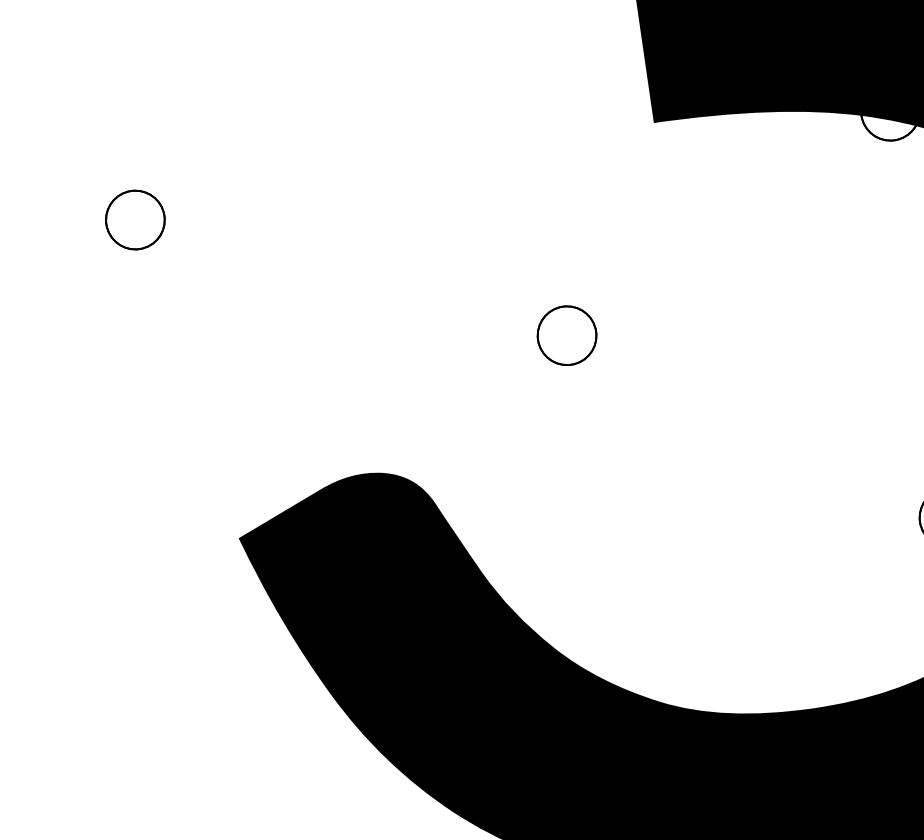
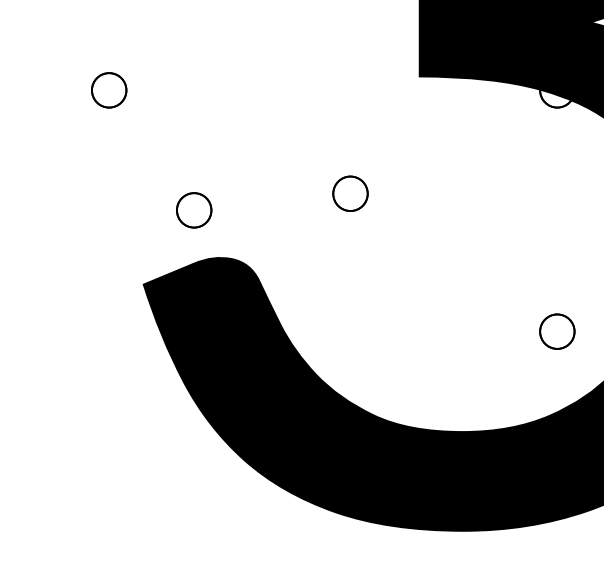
part: (308, 401) -> (194, 210), added

